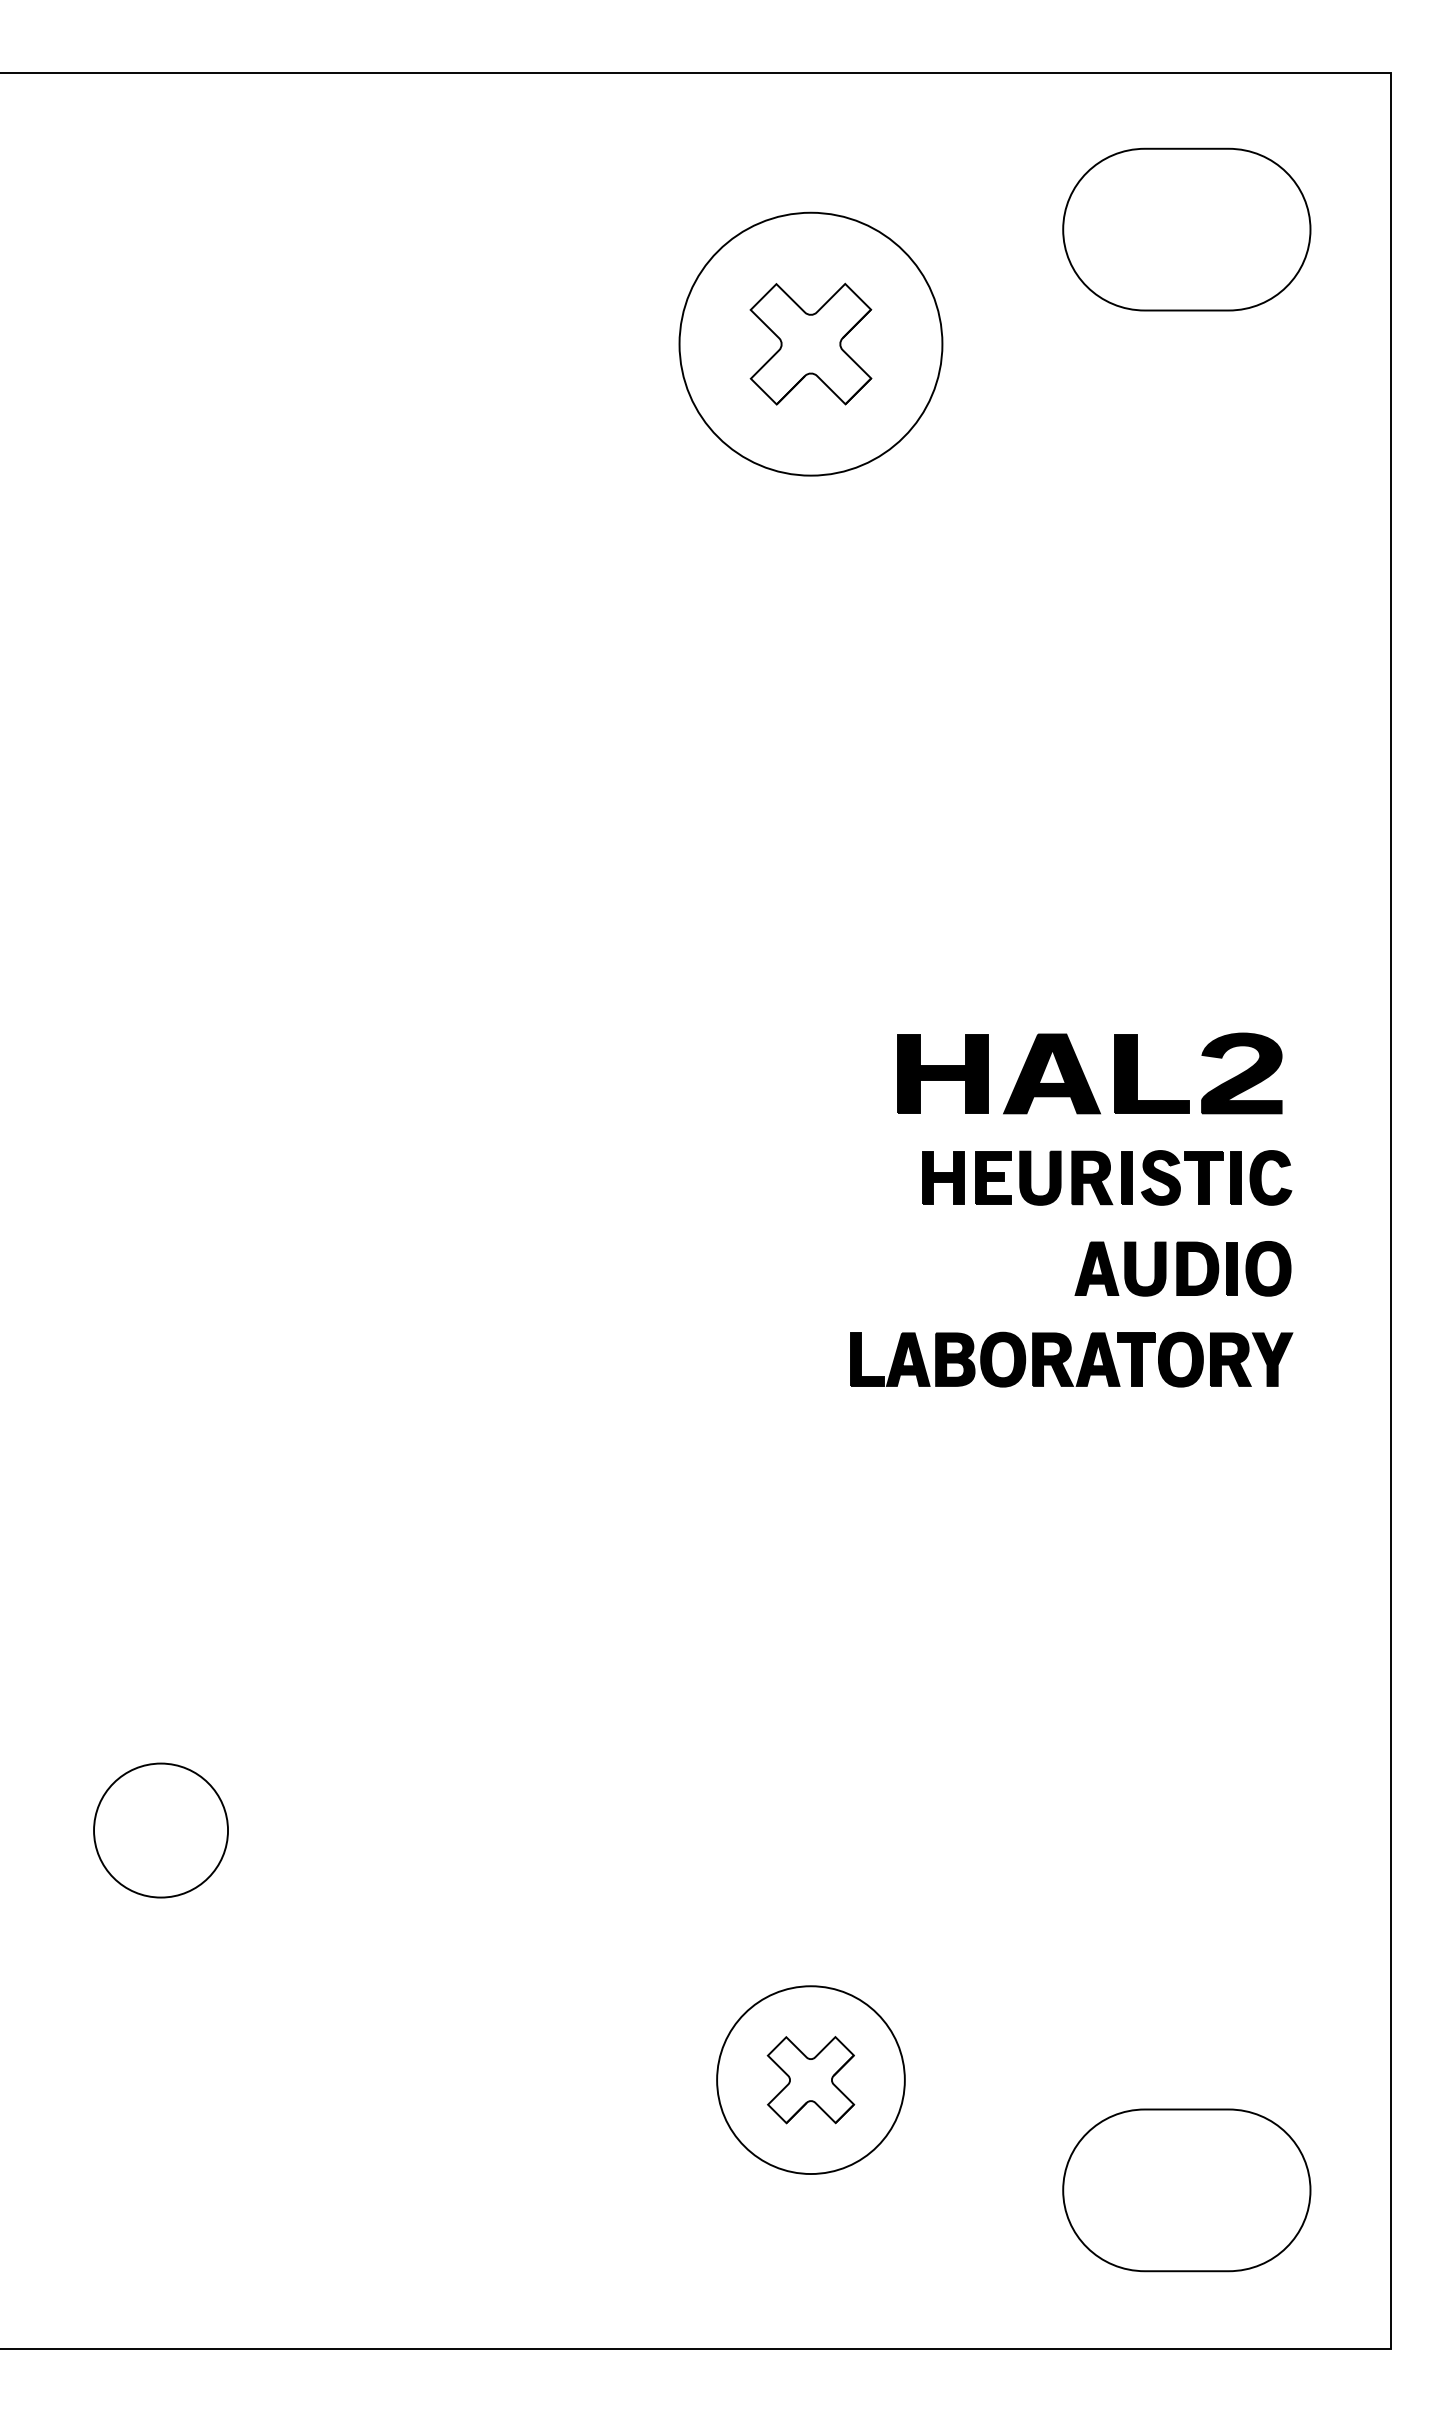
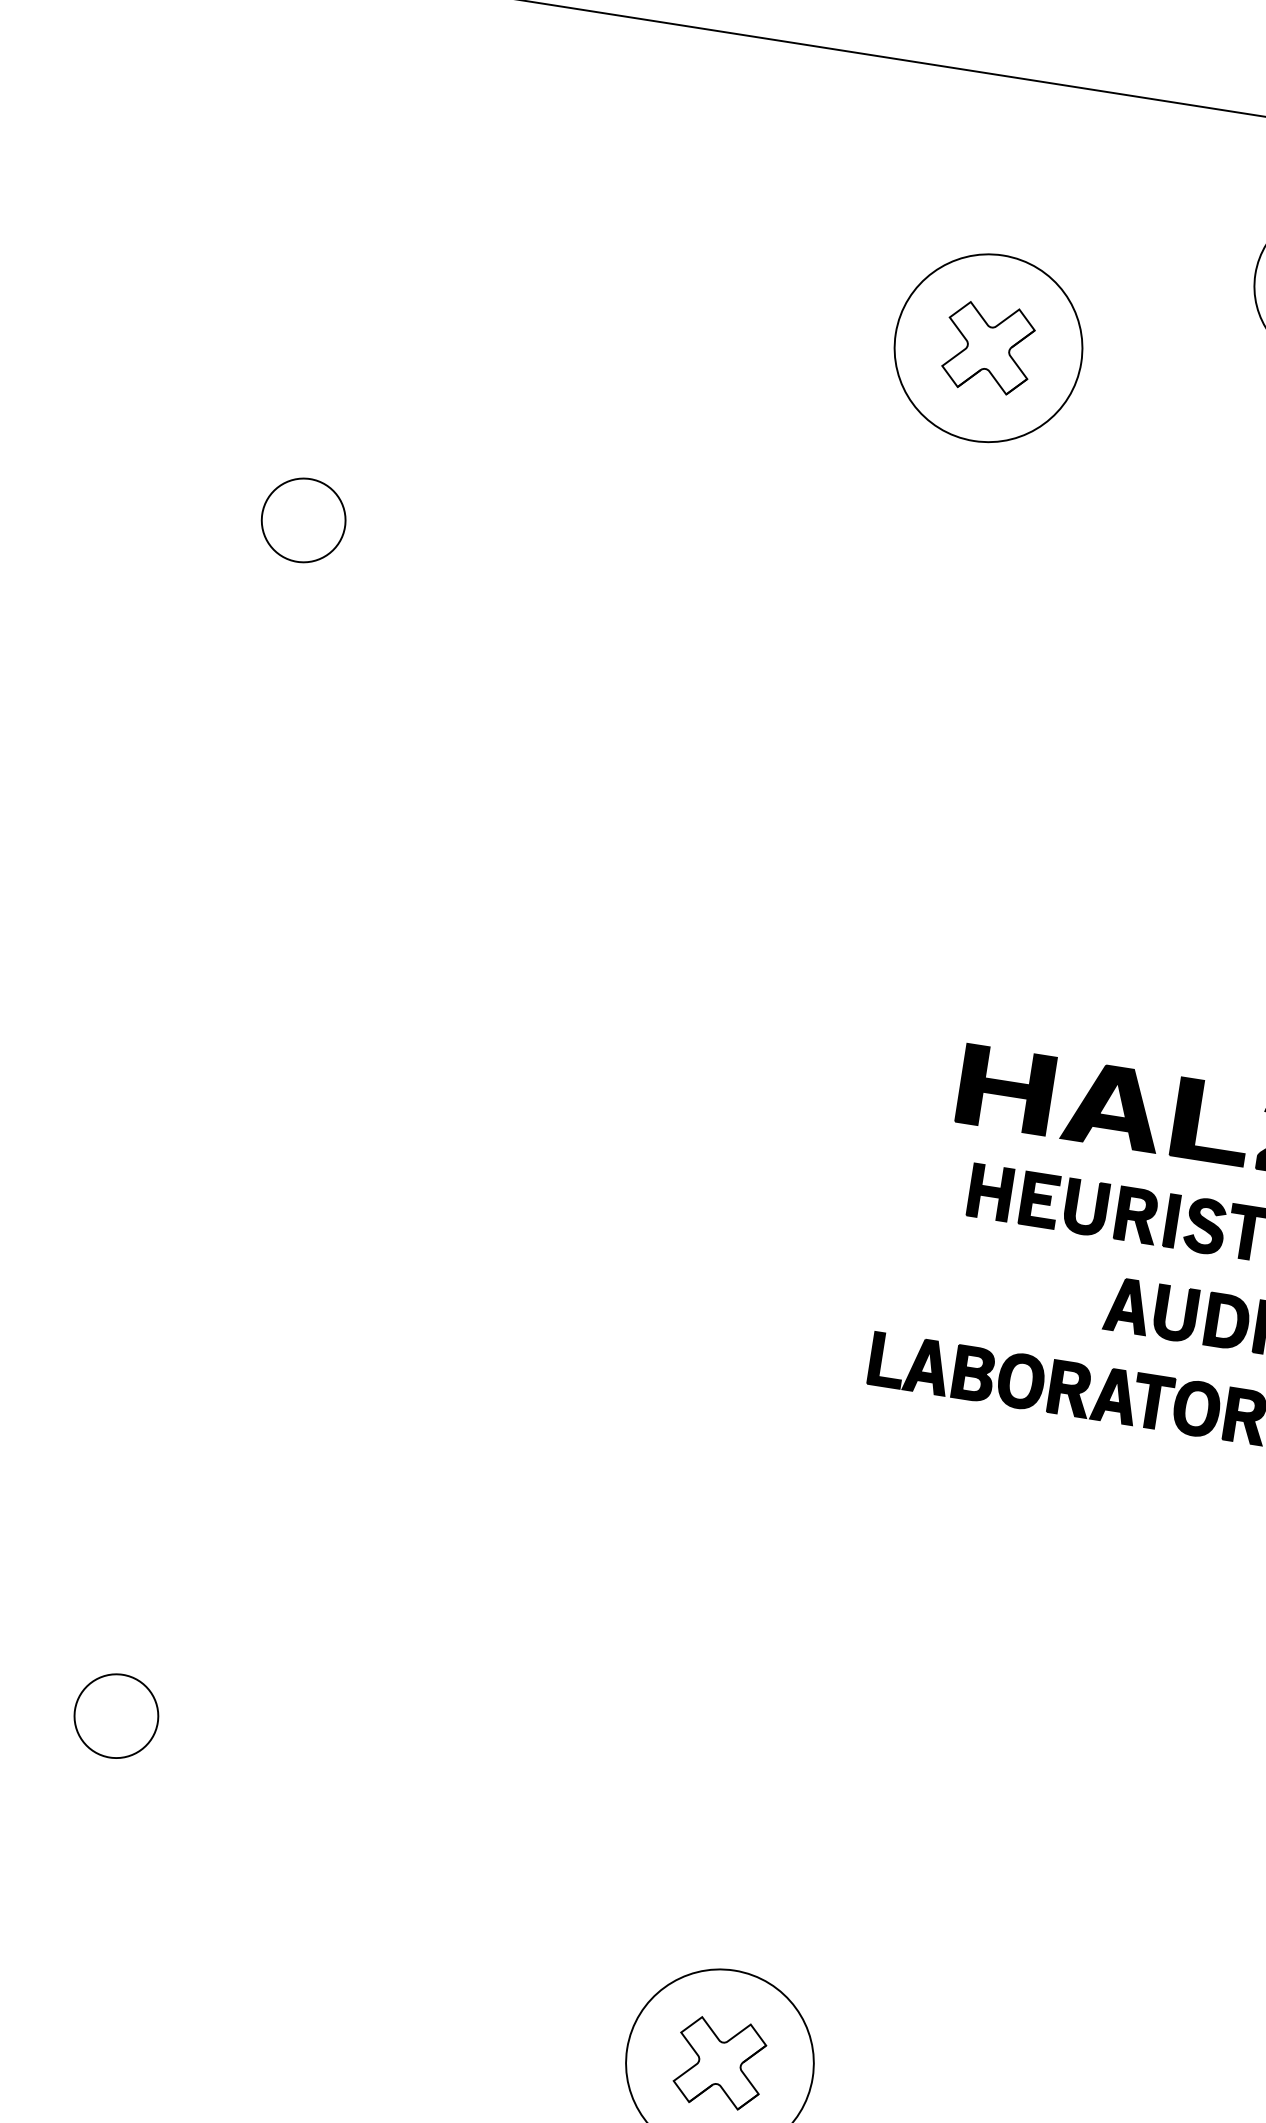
part: (810, 343) -> (988, 347), size x0.71
part: (160, 619) -> (303, 519), added
part: (160, 1830) -> (115, 1716), size x0.62

